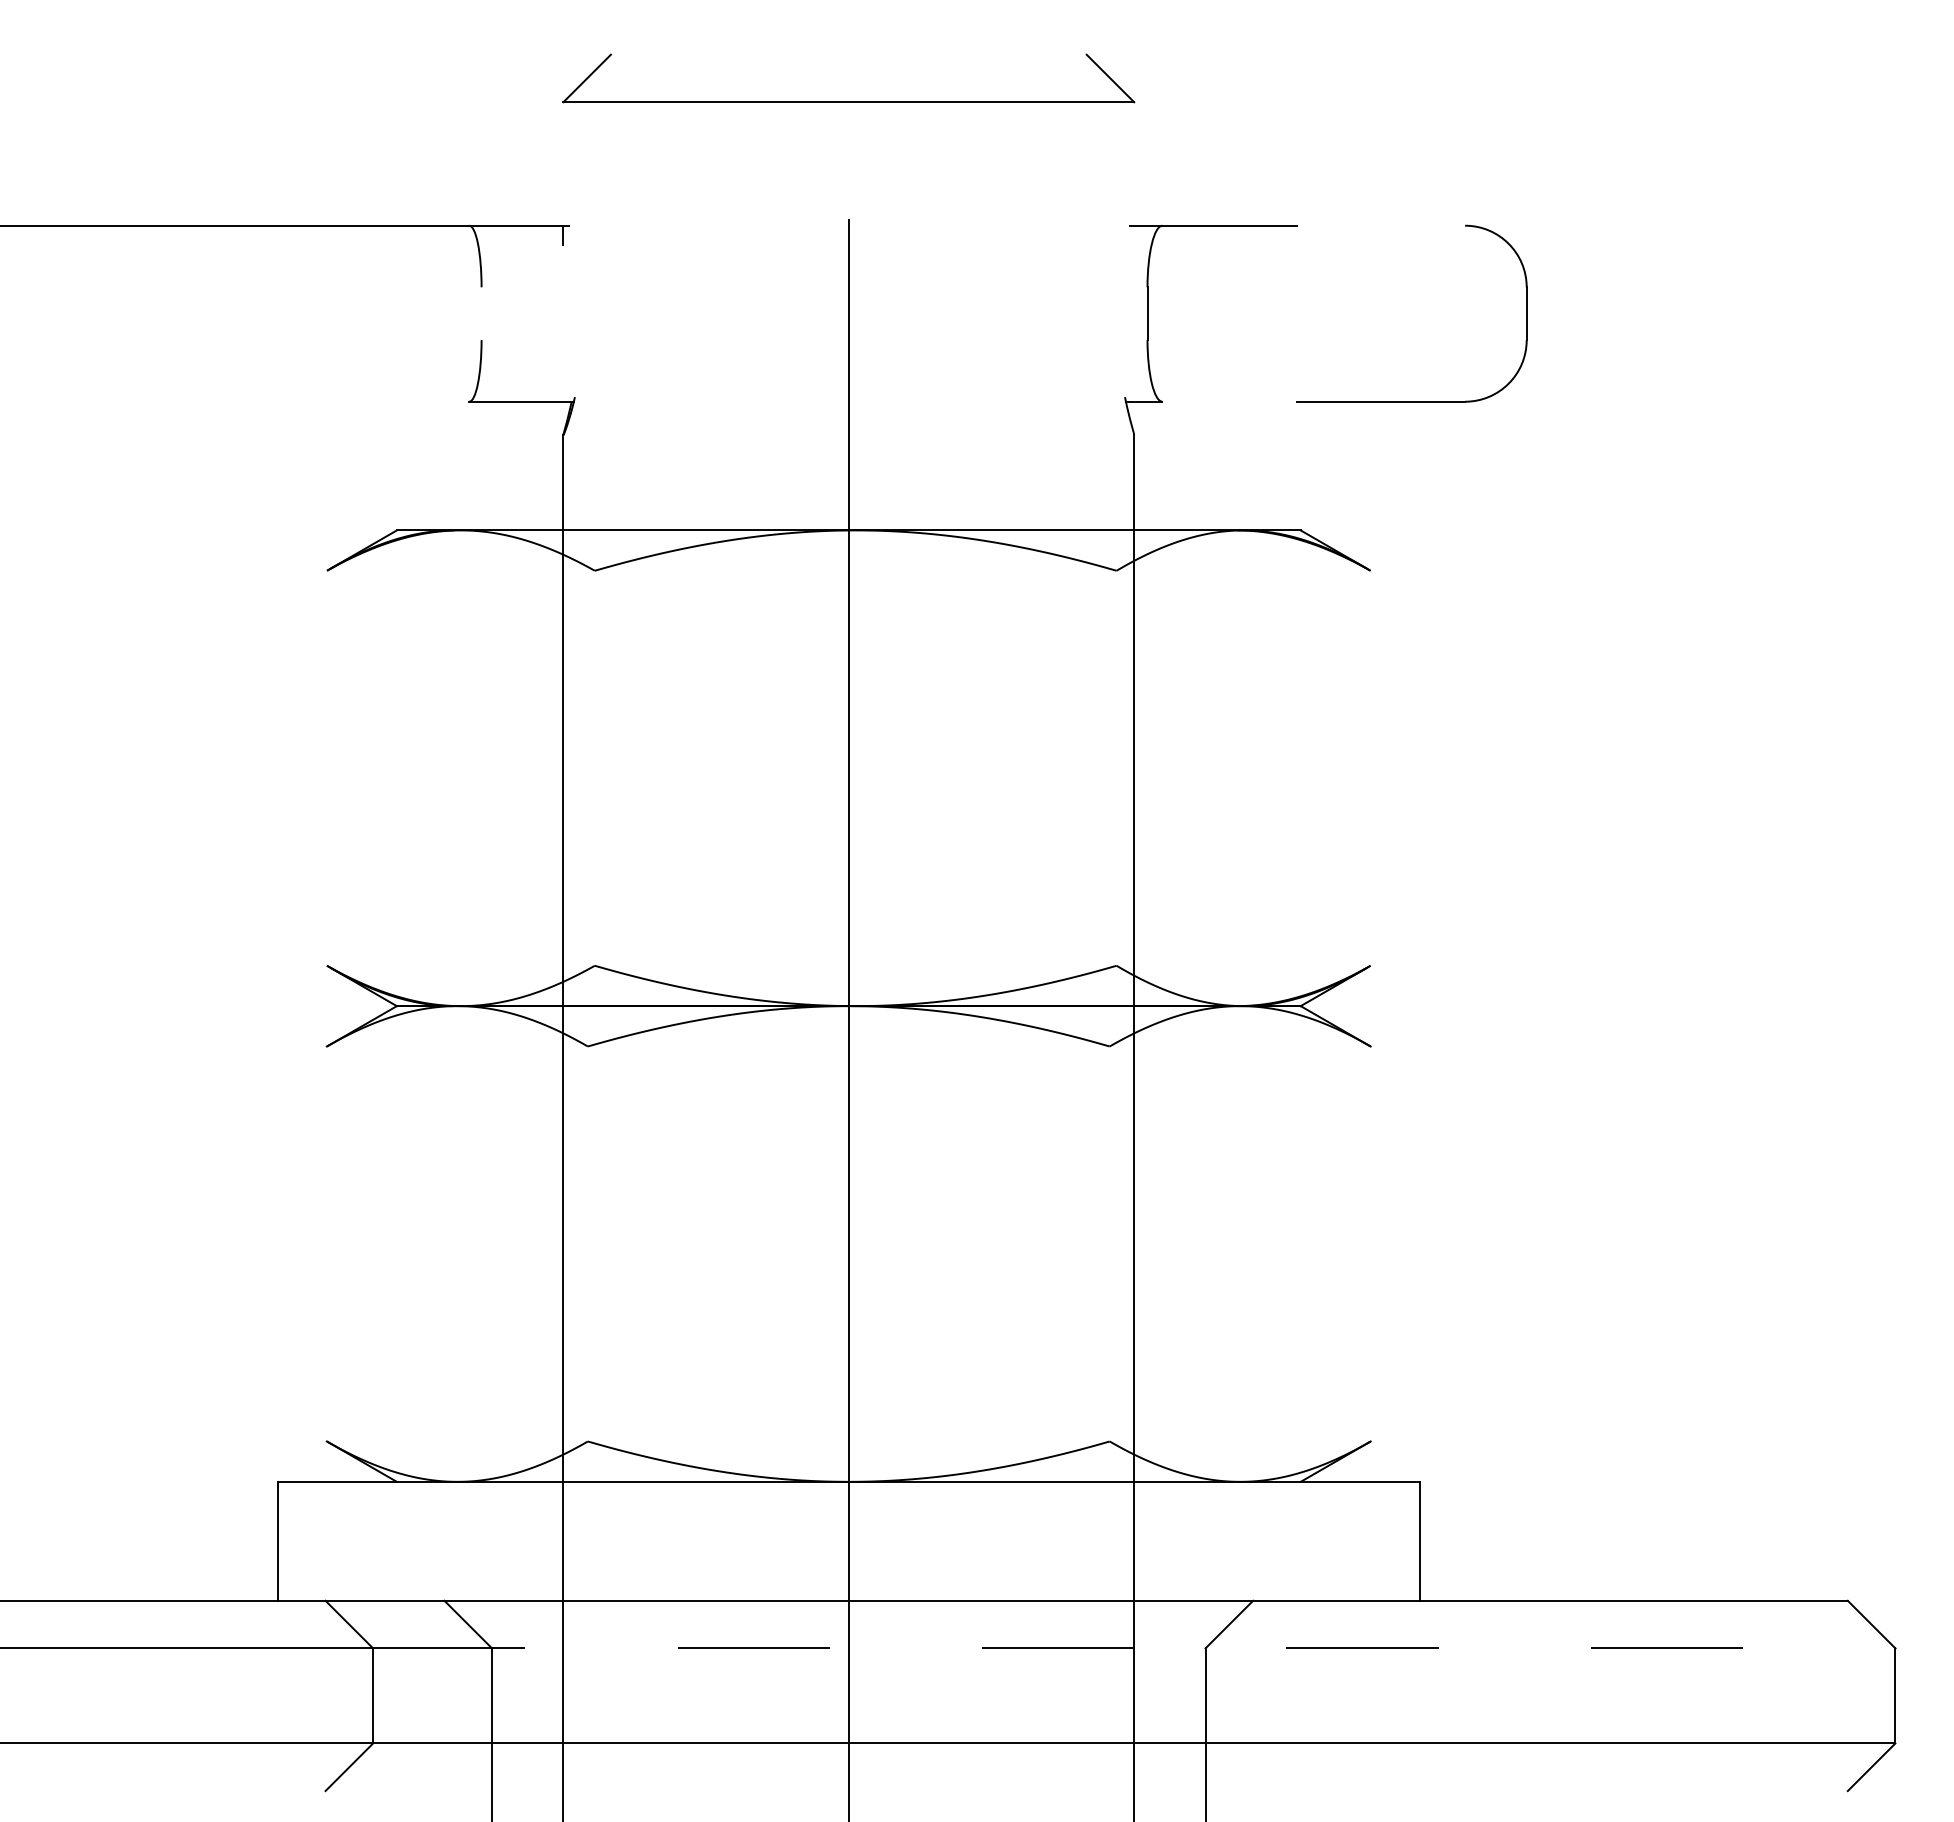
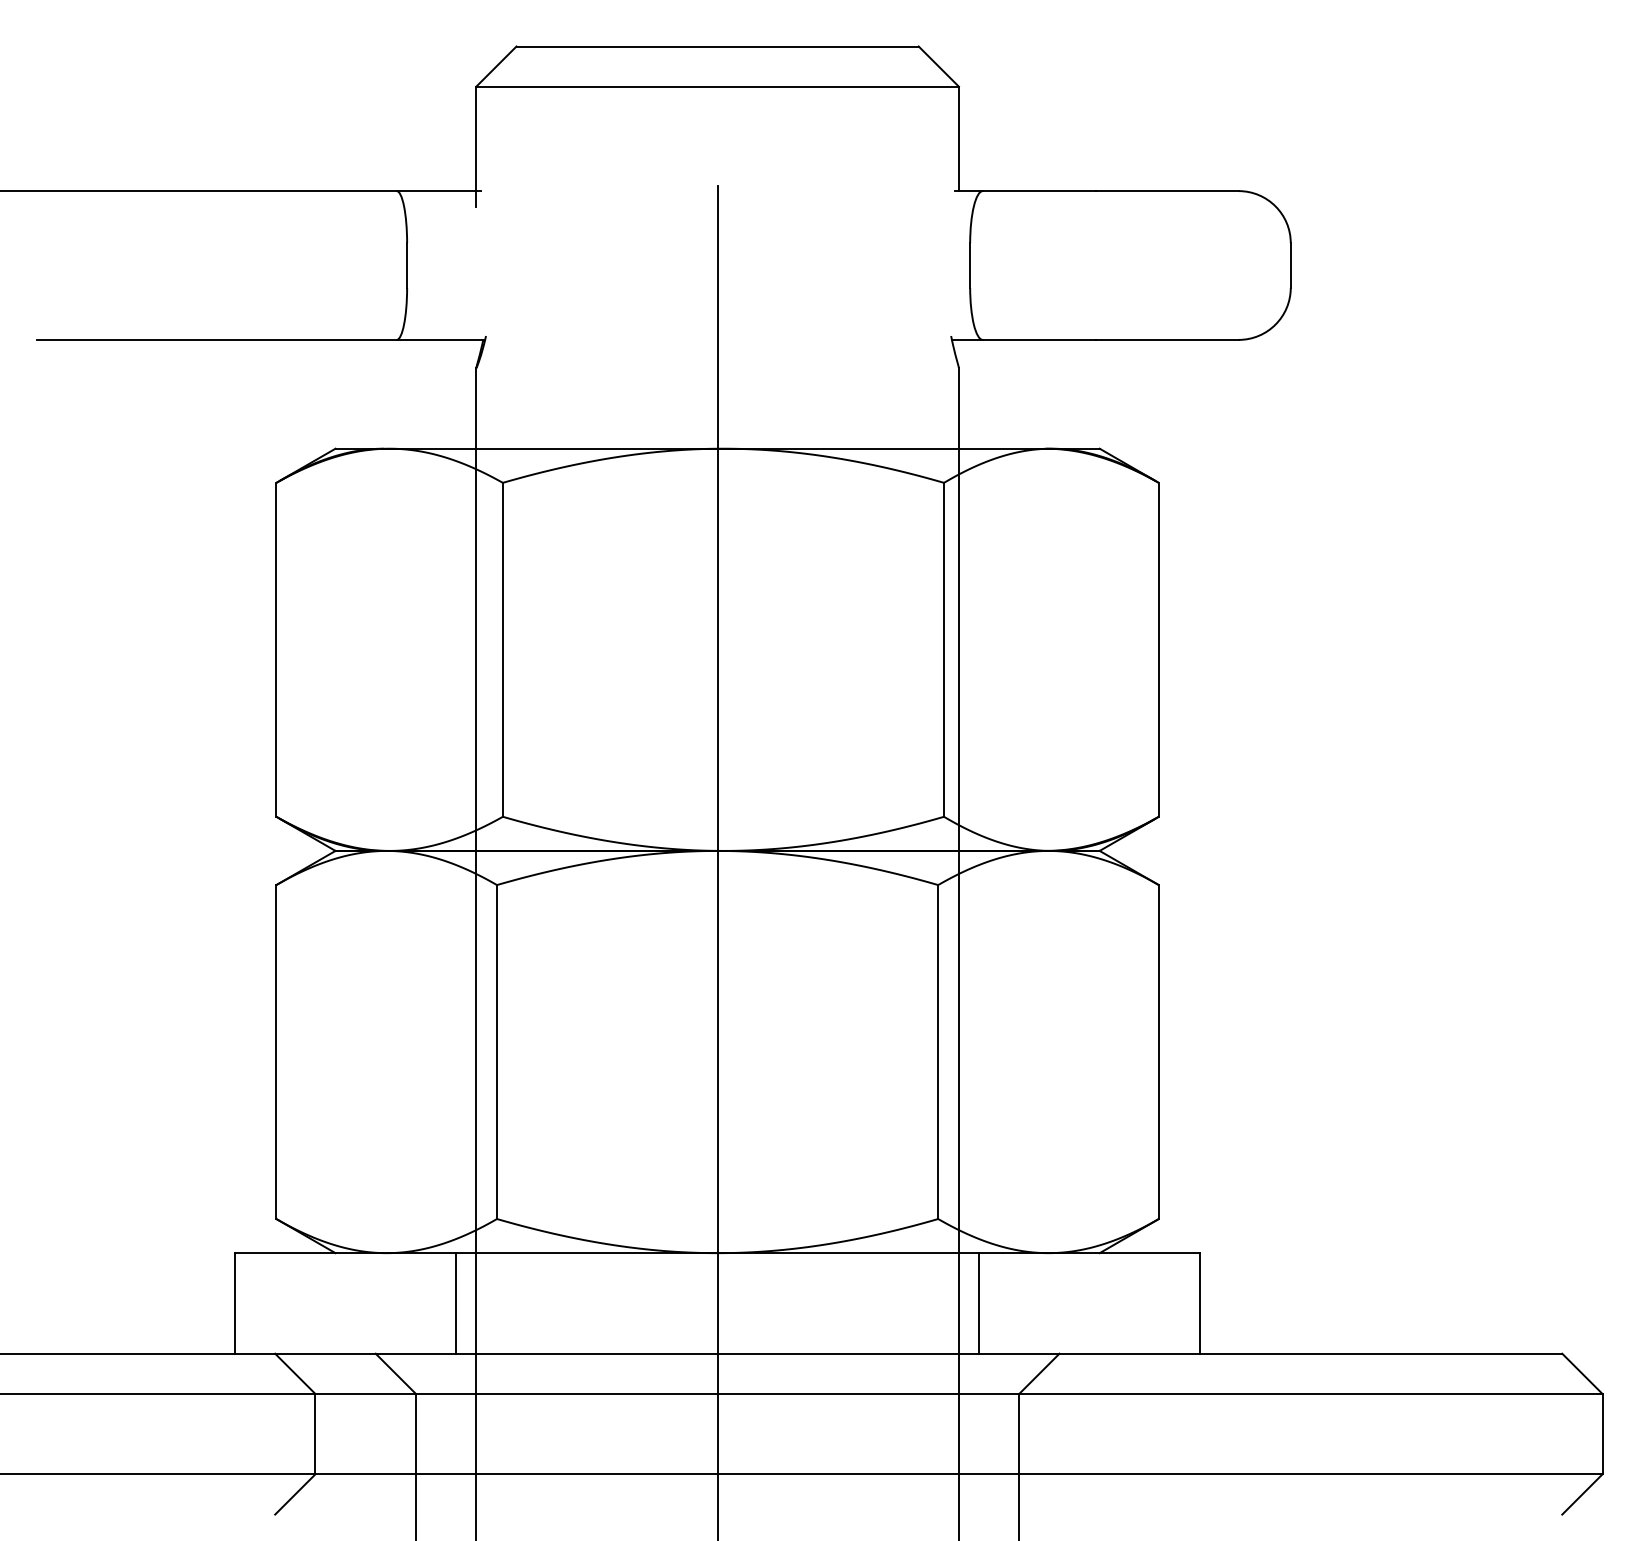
line: (848, 54) -> (717, 46), added
line: (563, 163) -> (476, 138), added
line: (1134, 163) -> (959, 138), added
line: (1380, 225) -> (1167, 190), added
line: (481, 313) -> (407, 265), added
line: (256, 401) -> (216, 339), added
line: (1229, 401) -> (1039, 339), added
line: (327, 767) -> (276, 649), added
line: (594, 767) -> (502, 649), added
line: (1116, 767) -> (943, 649), added
line: (1370, 767) -> (1158, 649), added
line: (326, 1243) -> (276, 1051), added
line: (587, 1243) -> (496, 1051), added
line: (1109, 1243) -> (938, 1051), added
line: (1370, 1243) -> (1158, 1051), added
line: (539, 1540) -> (456, 1302), added
line: (1158, 1540) -> (979, 1302), added
line: (1134, 1648) -> (959, 1394), dashed -> solid

